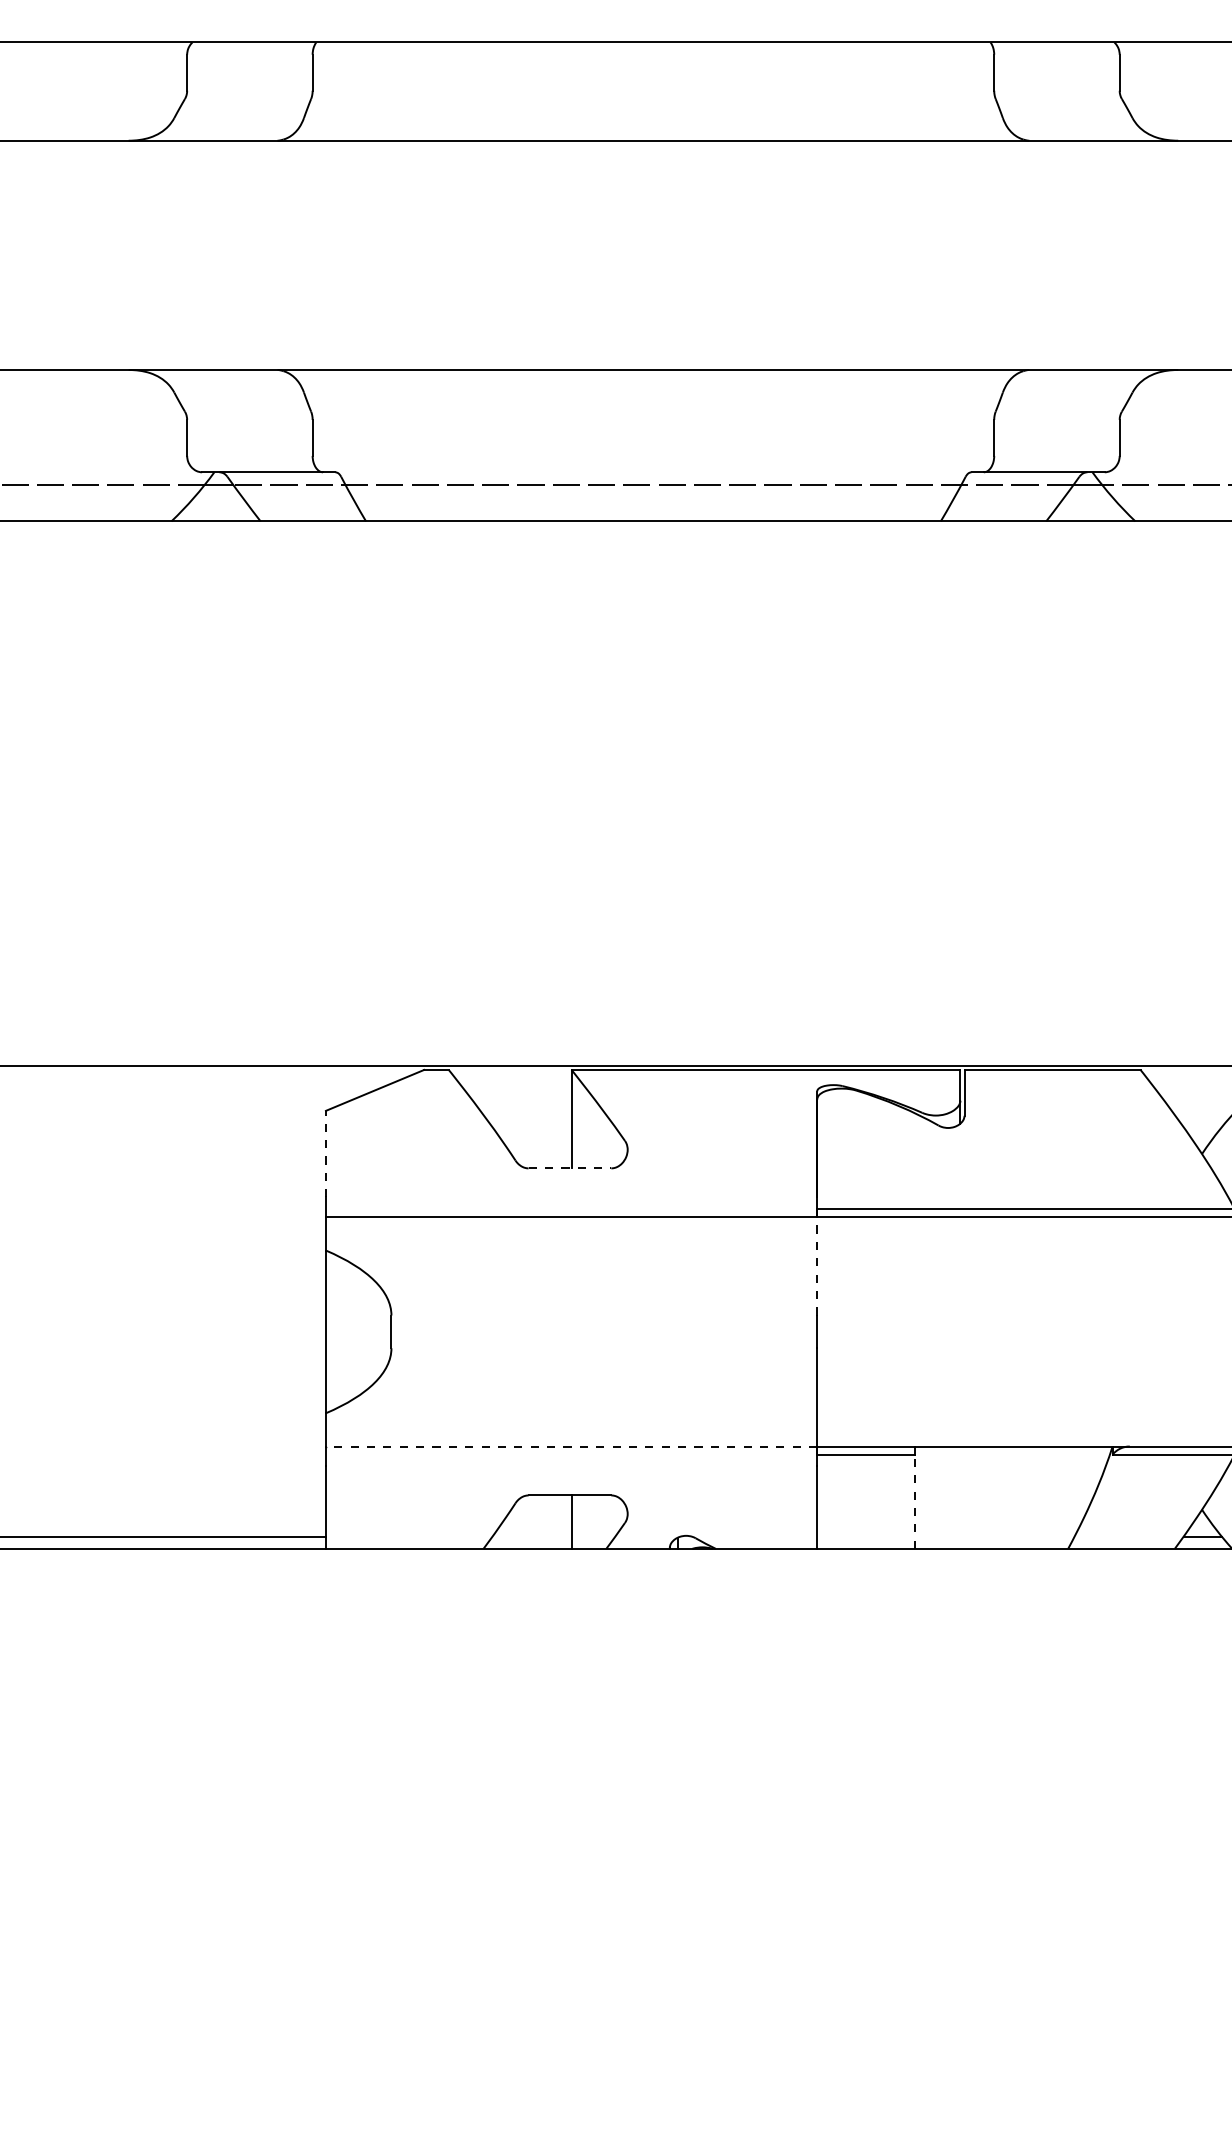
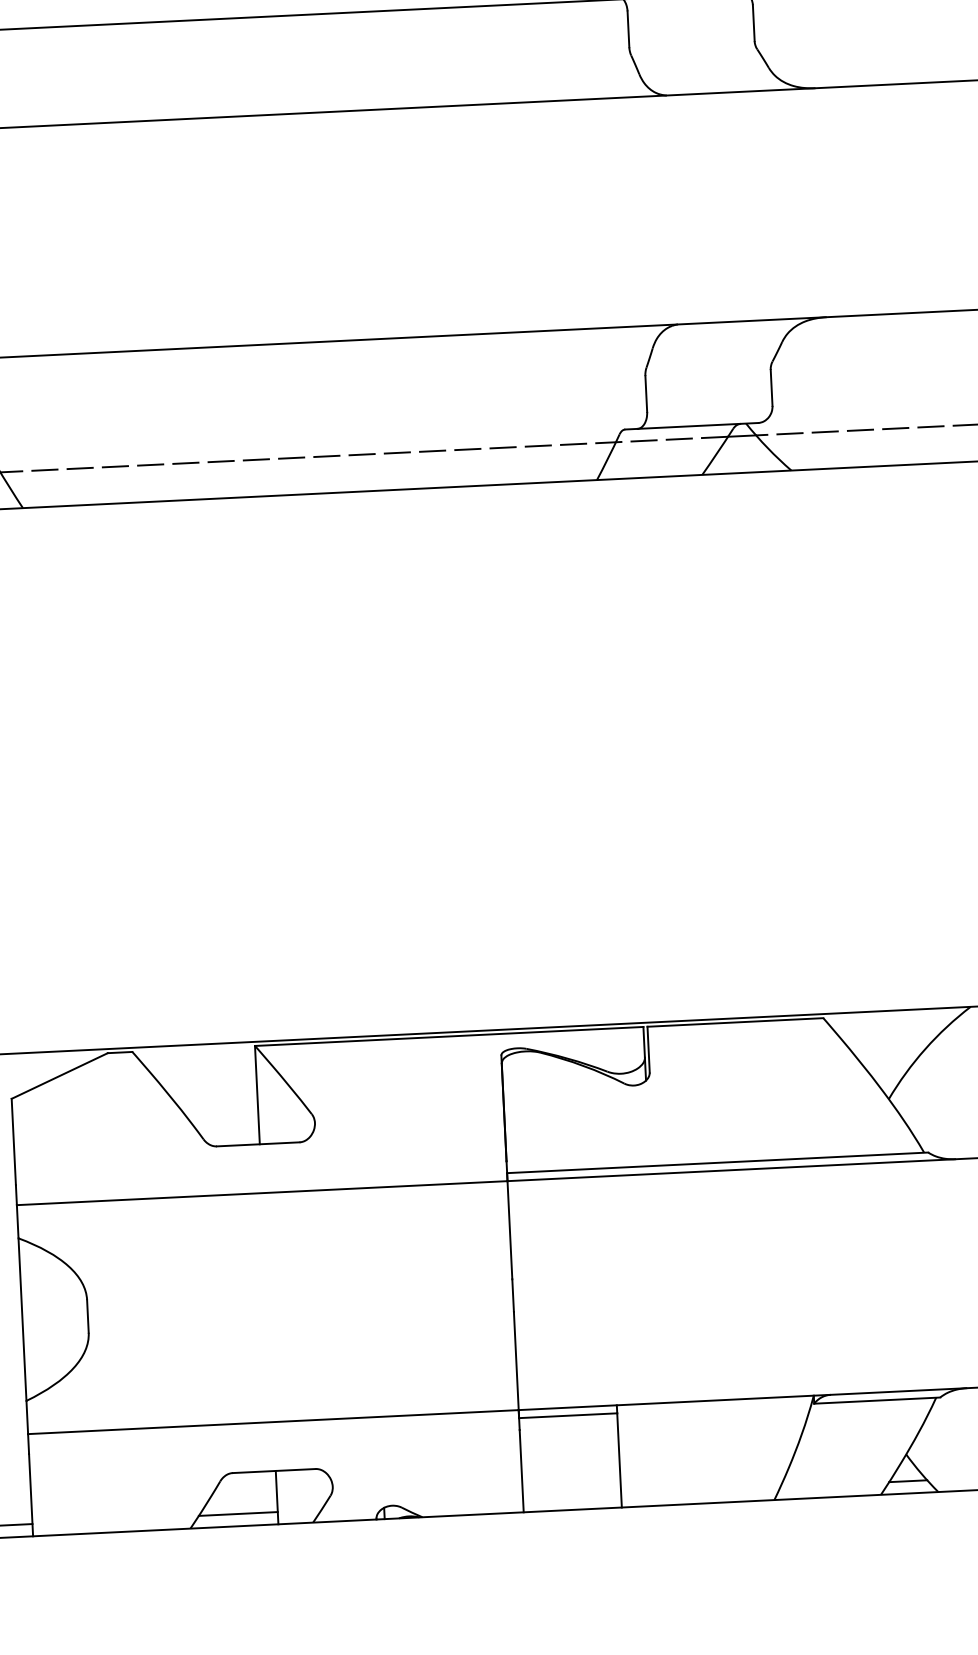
line: (325, 1153) -> (13, 1141), dashed -> solid
line: (570, 1168) -> (258, 1144), dashed -> solid
line: (817, 1265) -> (510, 1229), dashed -> solid
line: (571, 1446) -> (273, 1422), dashed -> solid
line: (915, 1501) -> (619, 1460), dashed -> solid
line: (531, 1536) -> (237, 1513), added

